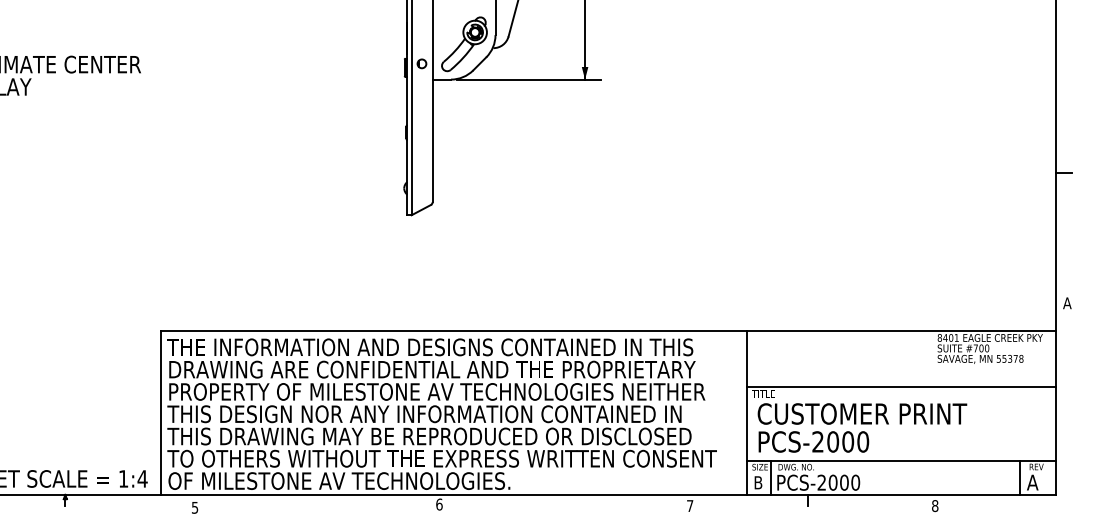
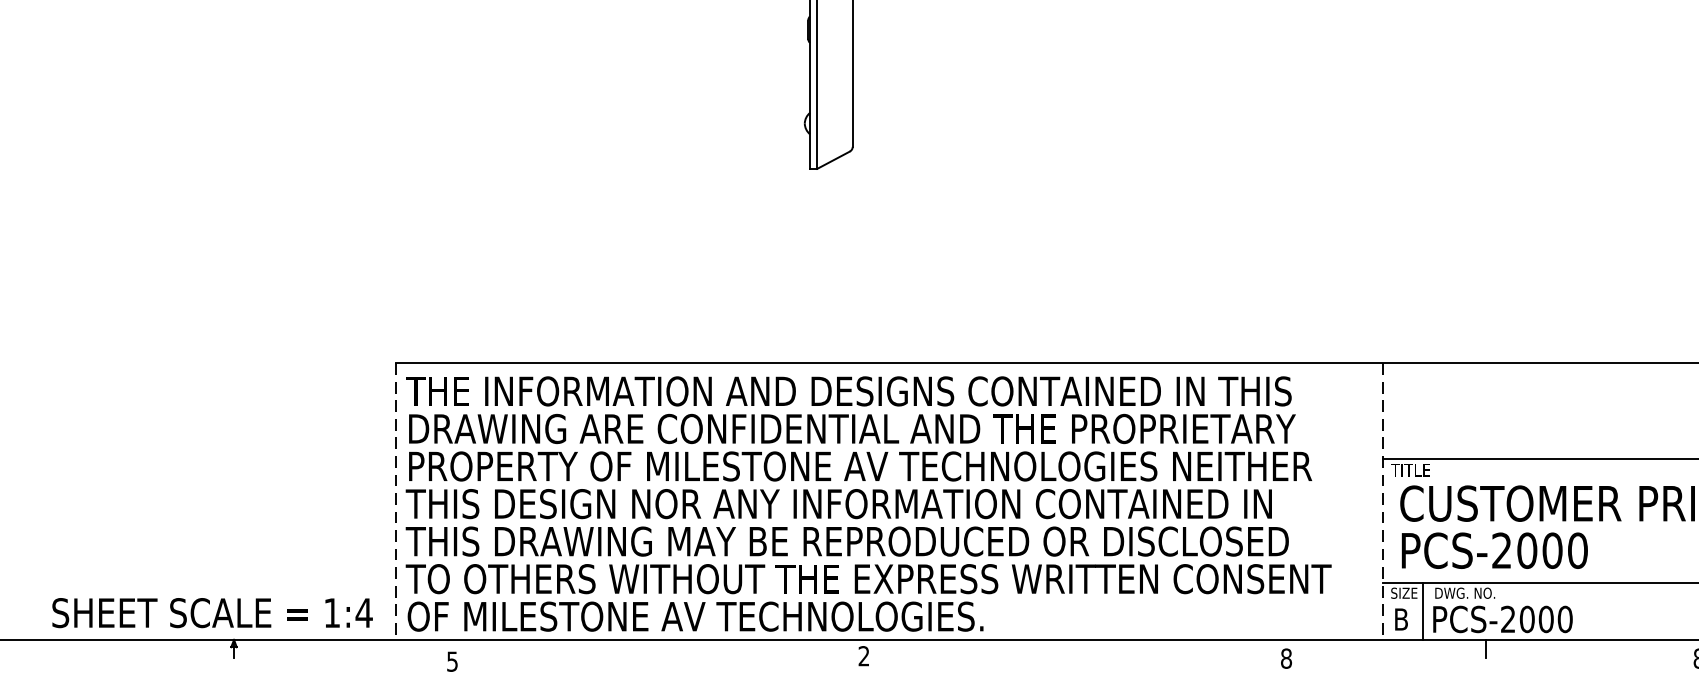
line: (161, 413) -> (395, 502), solid -> dashed
line: (747, 413) -> (1383, 502), solid -> dashed
text: (439, 504) -> (864, 656), 6 -> 2
text: (690, 506) -> (1287, 659), 7 -> 8

